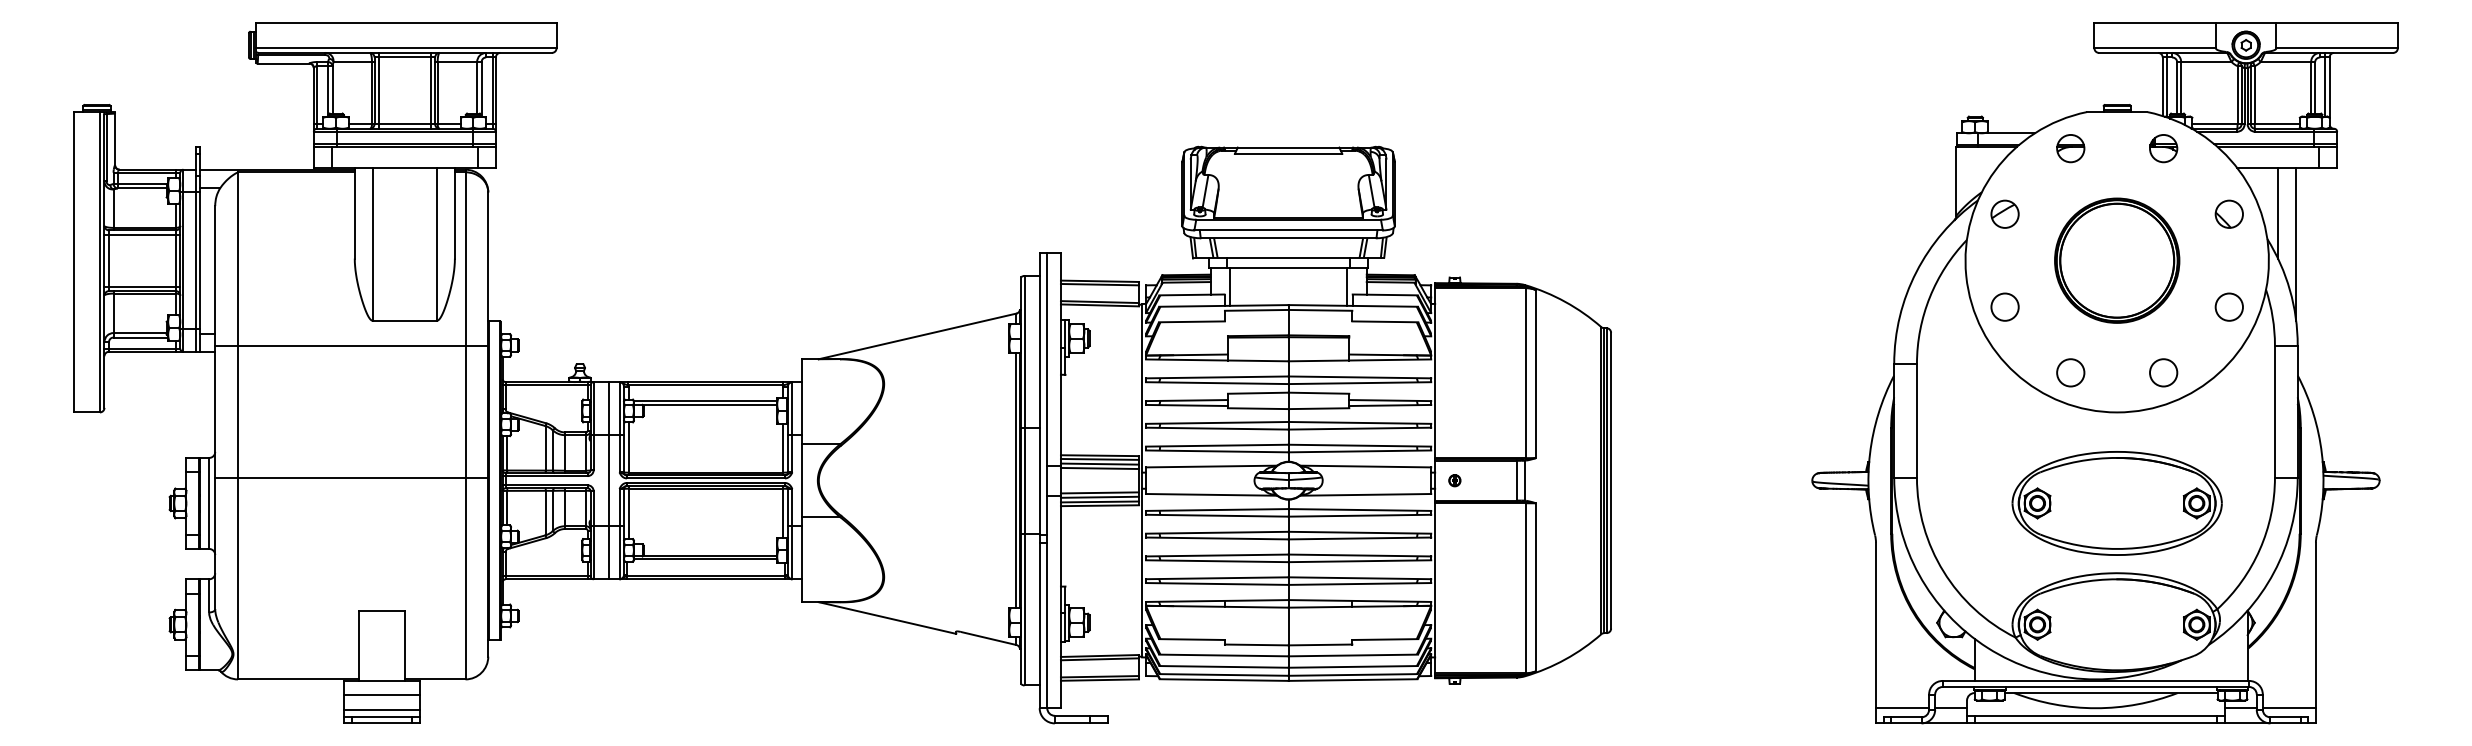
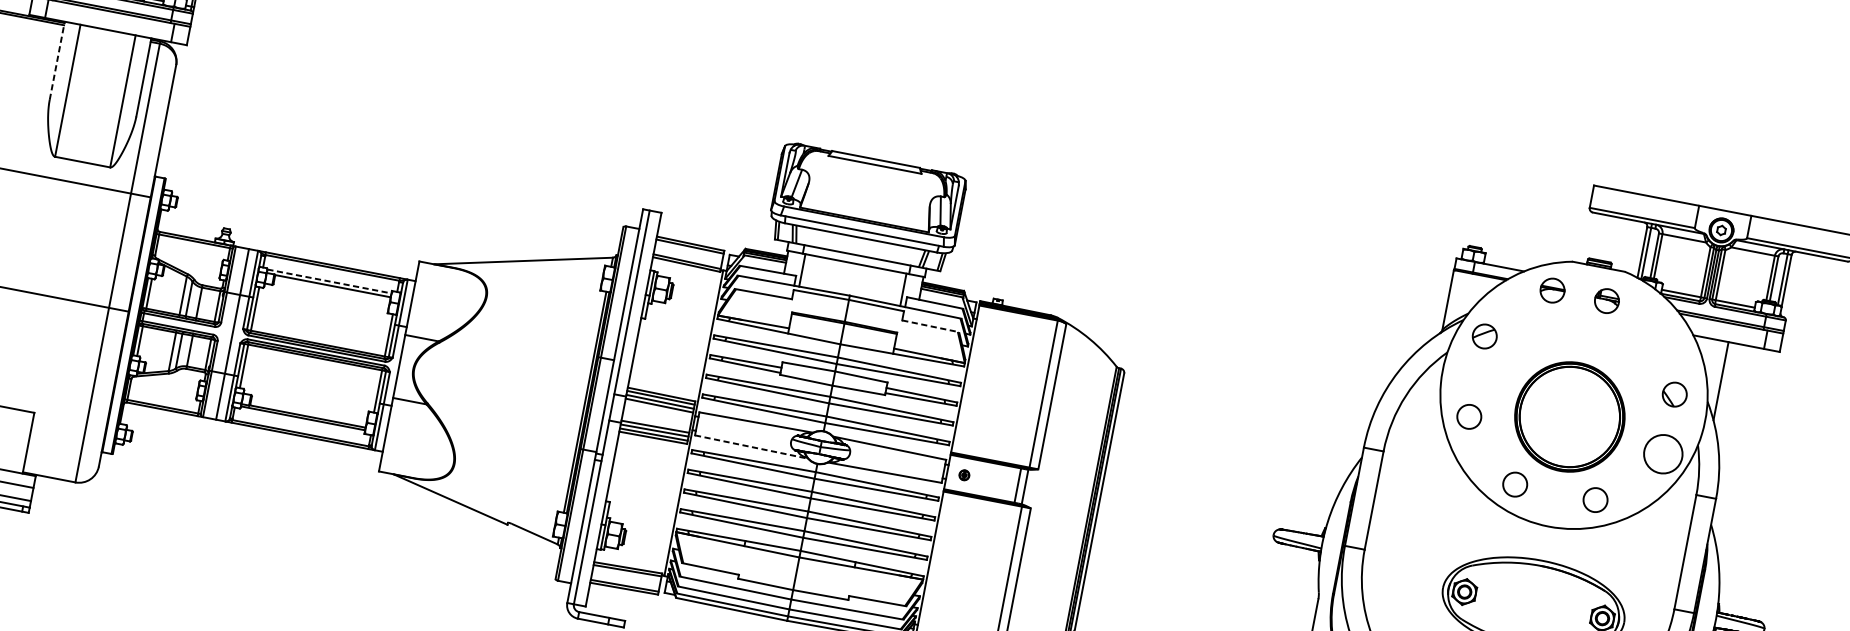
part: (2163, 148) -> (1606, 300), moved
line: (354, 212) -> (57, 59), solid -> dashed
part: (2228, 213) -> (1674, 393), moved
line: (2296, 244) -> (1731, 411), removed
part: (2117, 260) -> (1570, 416), moved
circle: (2228, 306) -> (1662, 453), size x1.6
line: (1385, 321) -> (930, 326), solid -> dashed
line: (705, 400) -> (329, 281), solid -> dashed
line: (1211, 494) -> (751, 446), solid -> dashed

